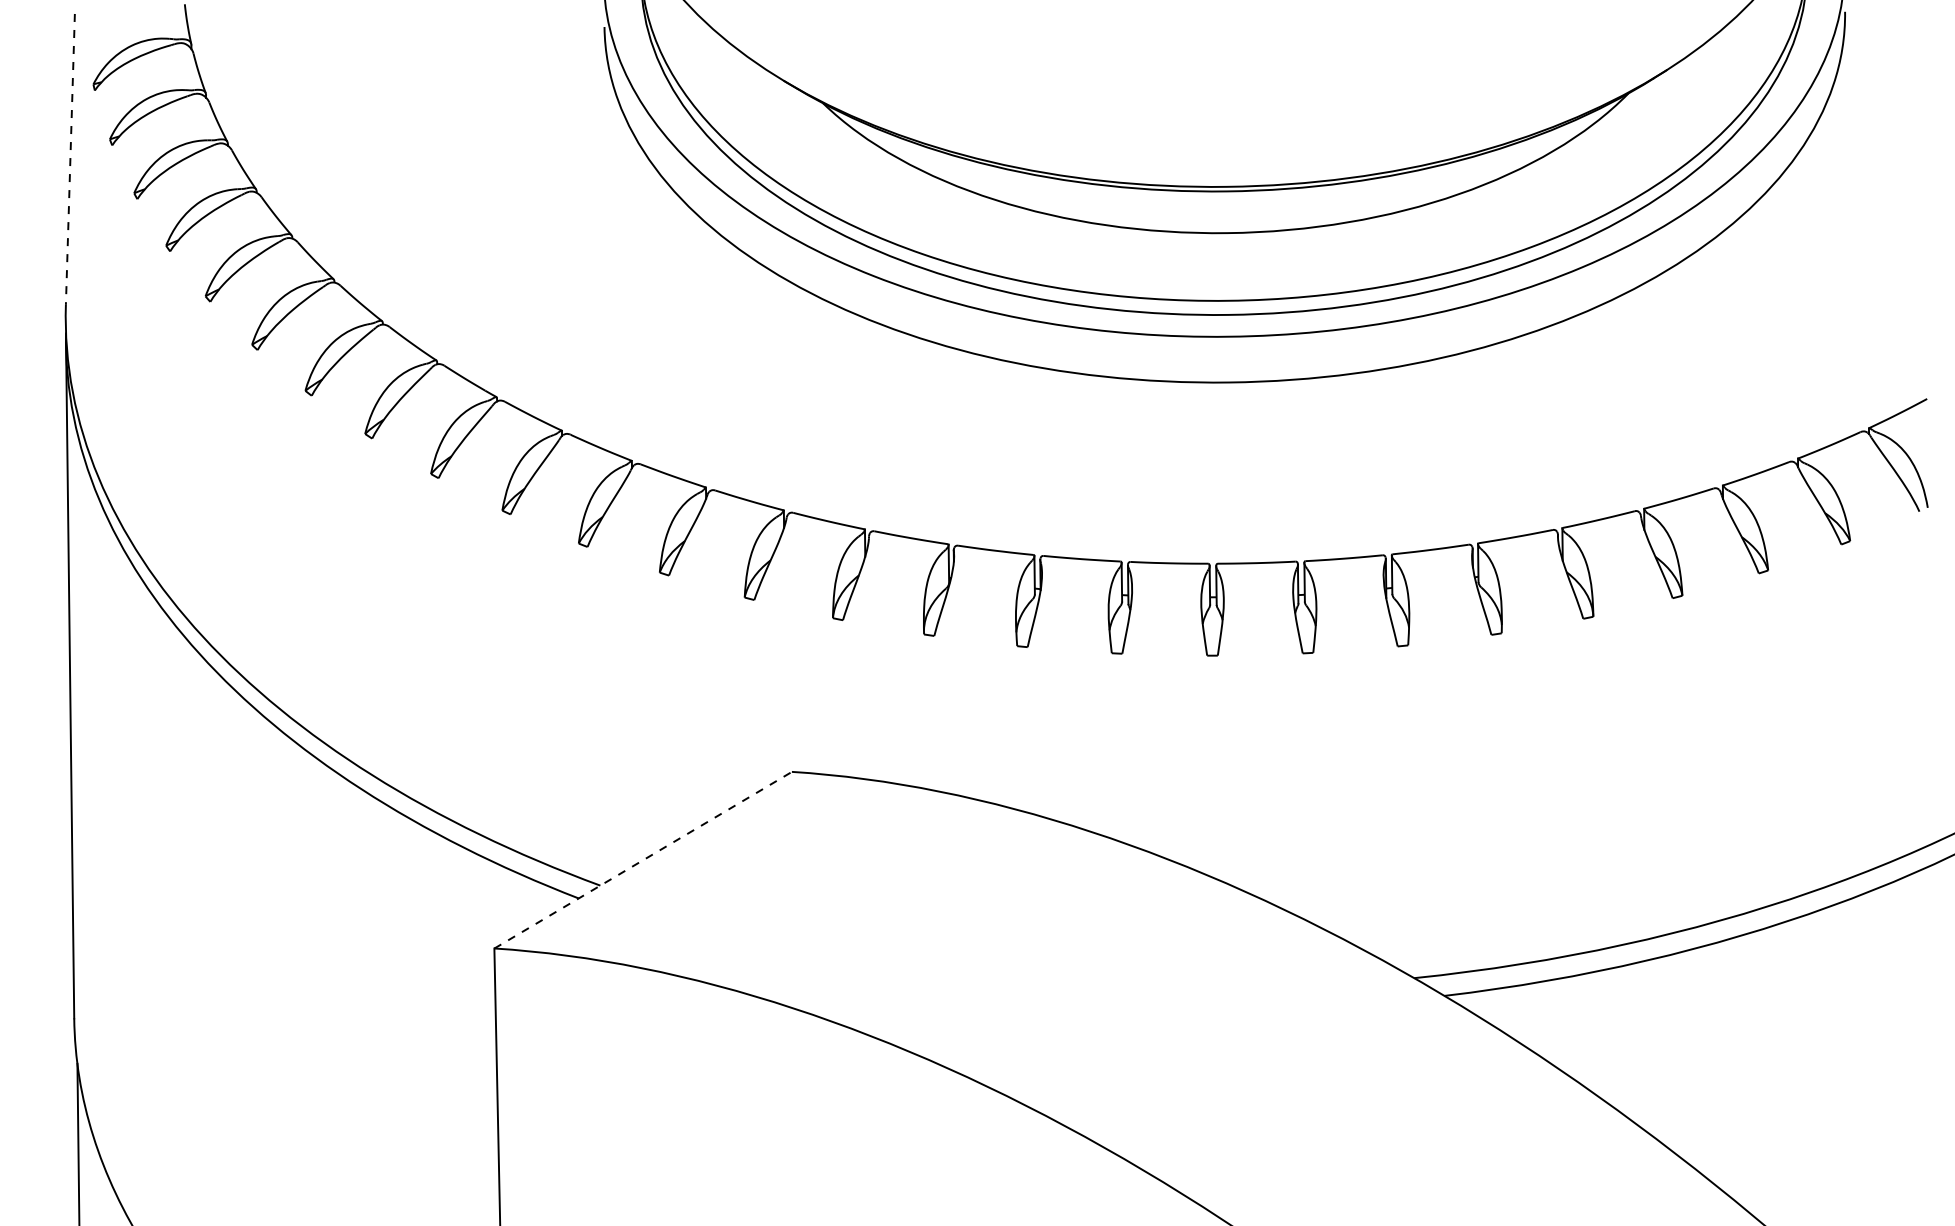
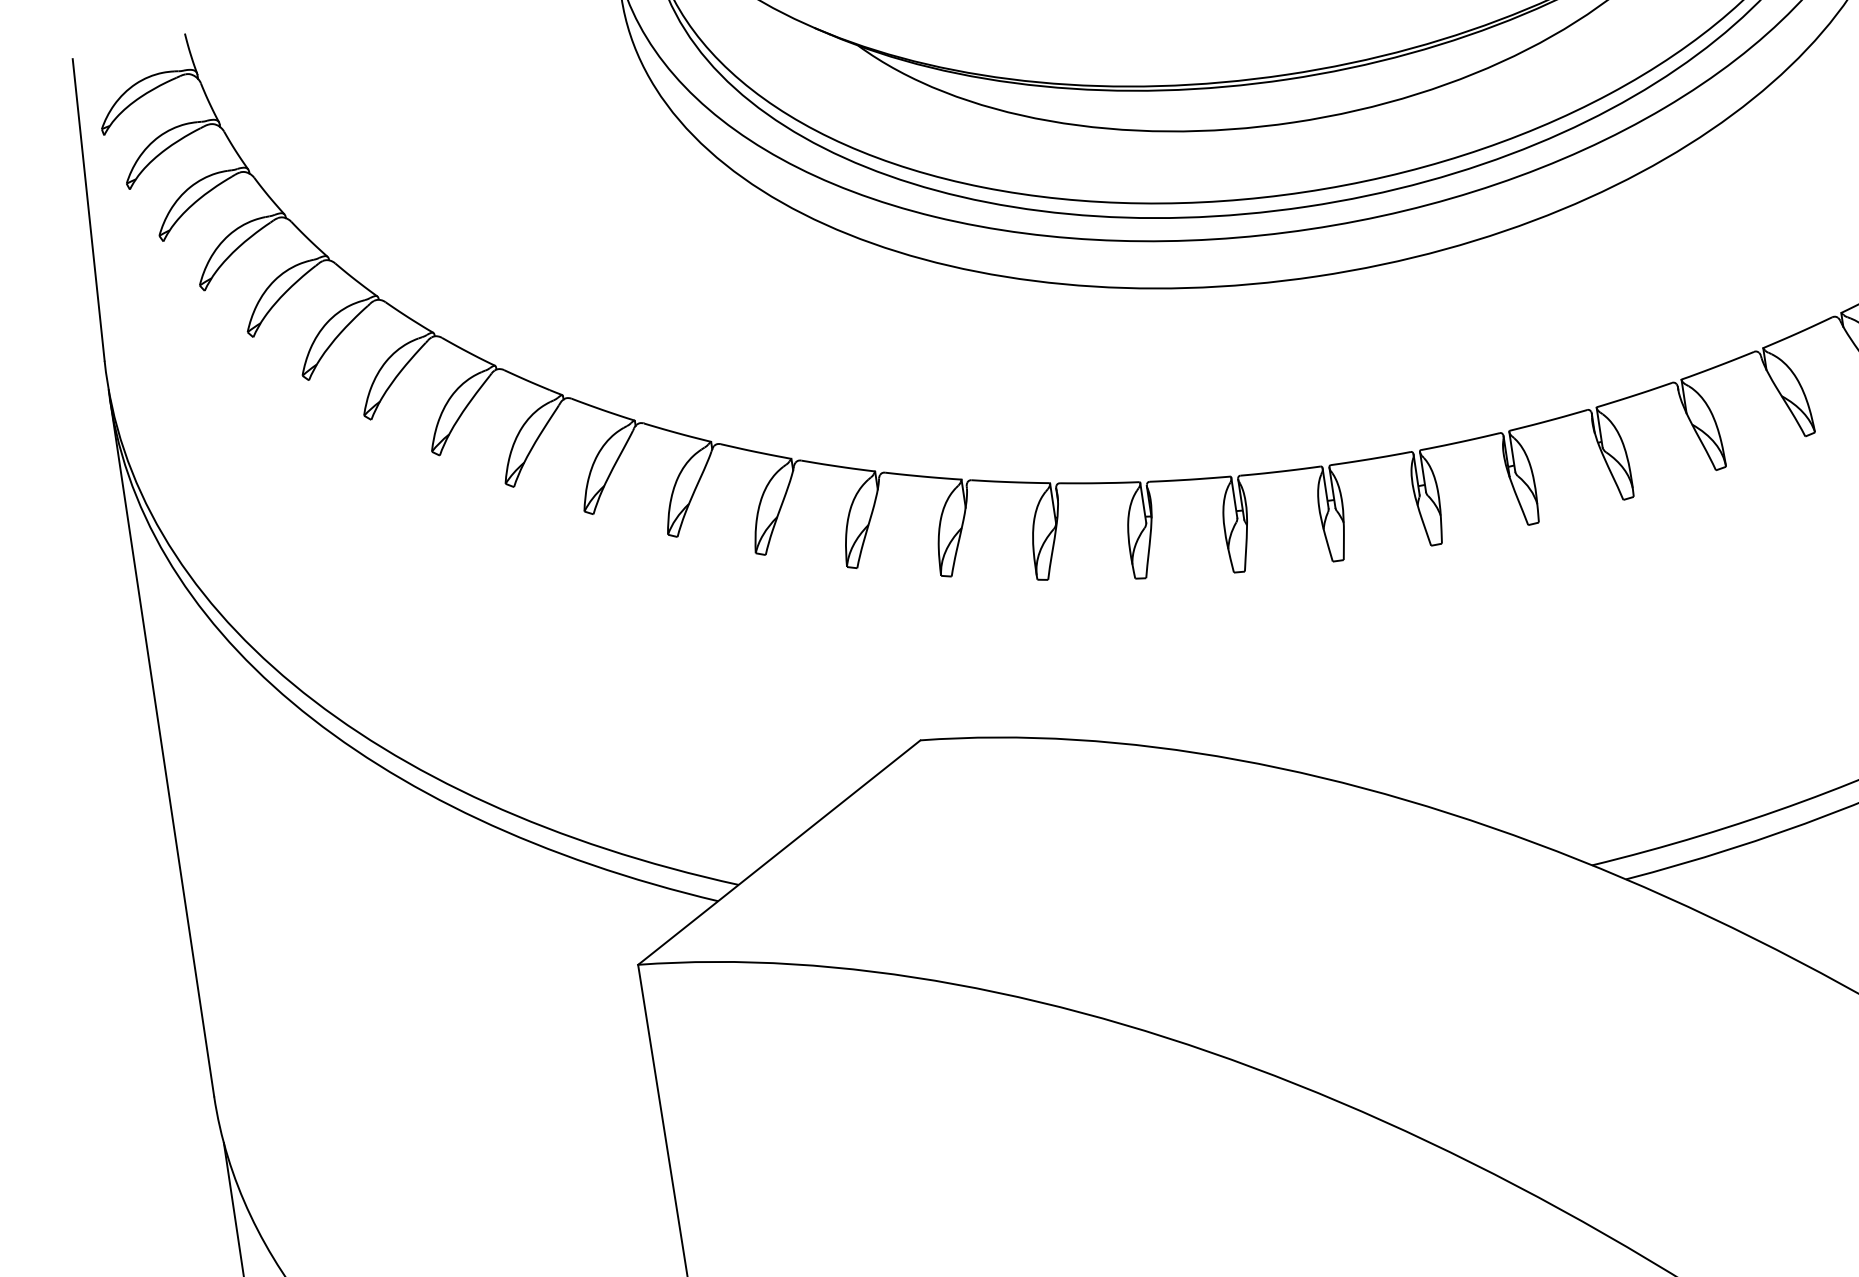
line: (70, 159) -> (88, 210), dashed -> solid
line: (643, 860) -> (779, 852), dashed -> solid

